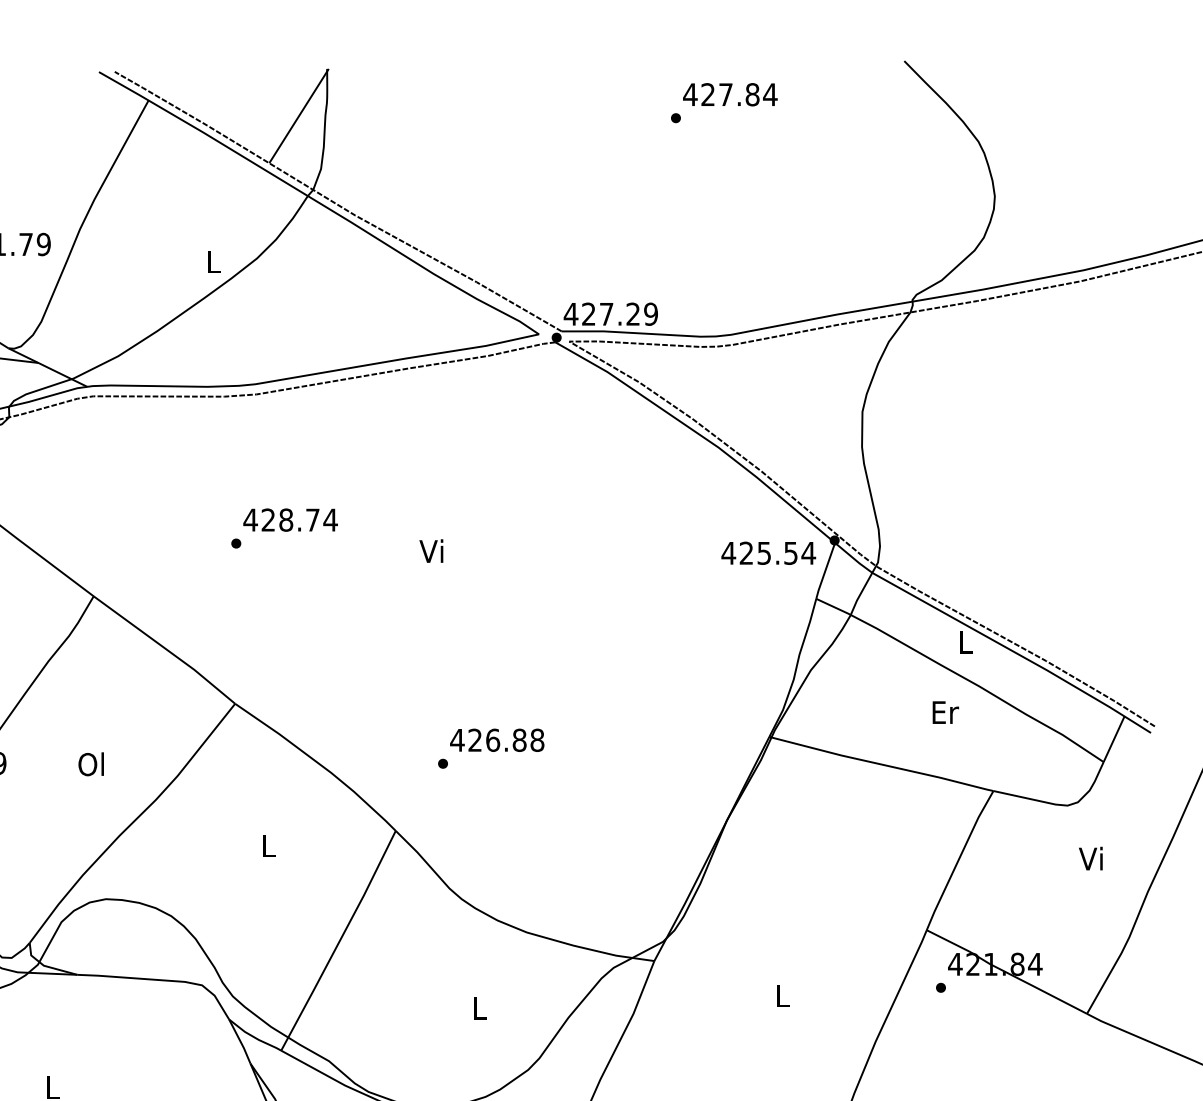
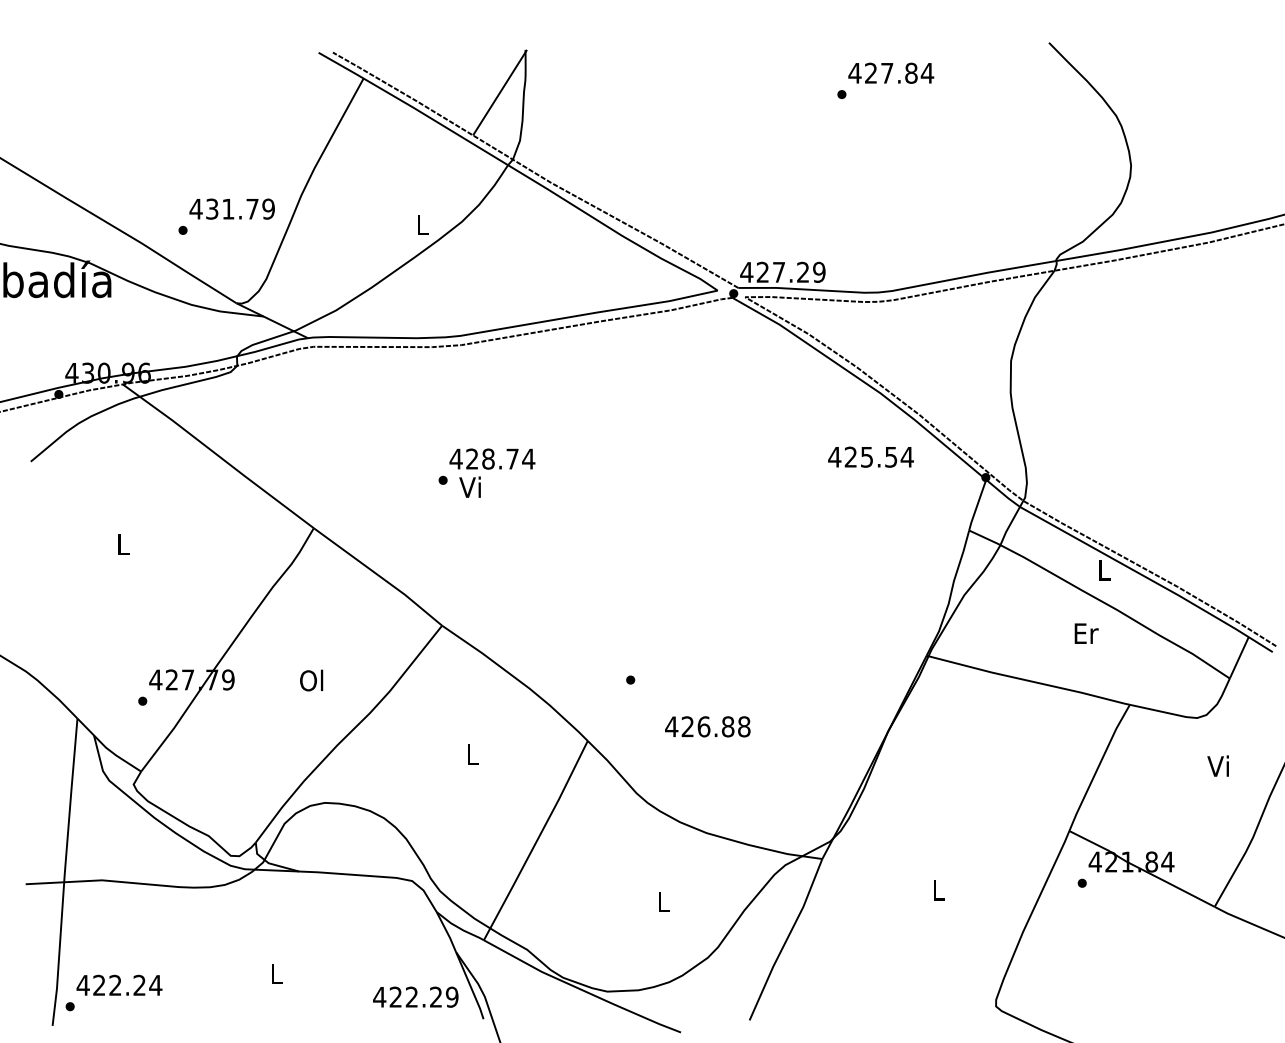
text: (430, 550) -> (469, 486), moved
text: (768, 552) -> (870, 456), moved
text: (496, 739) -> (707, 726), moved

